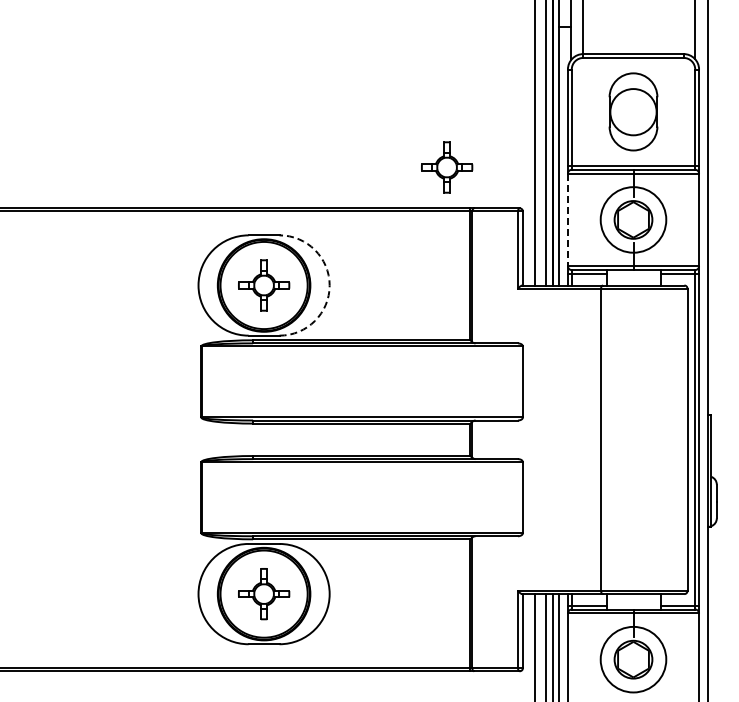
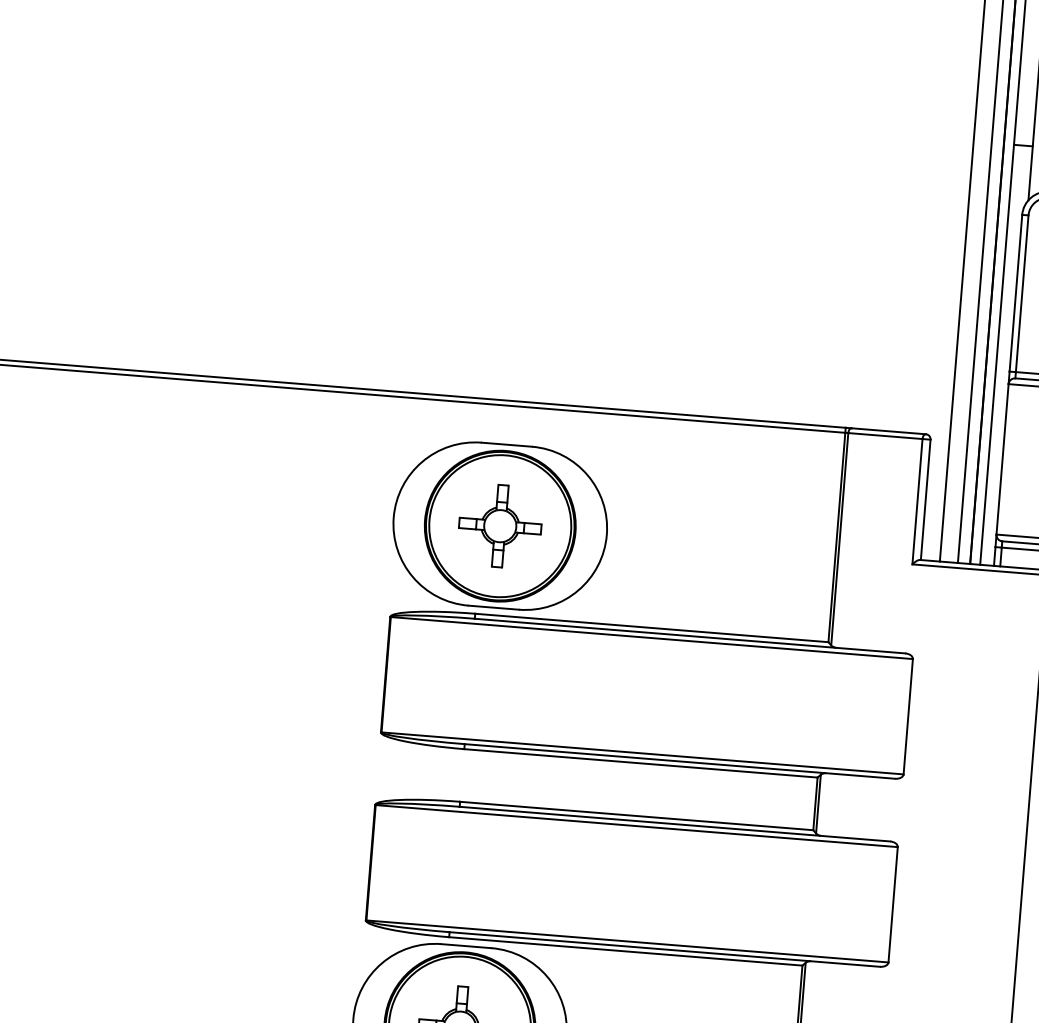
part: (447, 167) -> (813, 358), removed
line: (567, 220) -> (1001, 460), dashed -> solid
arc: (329, 285) -> (606, 534), dashed -> solid

